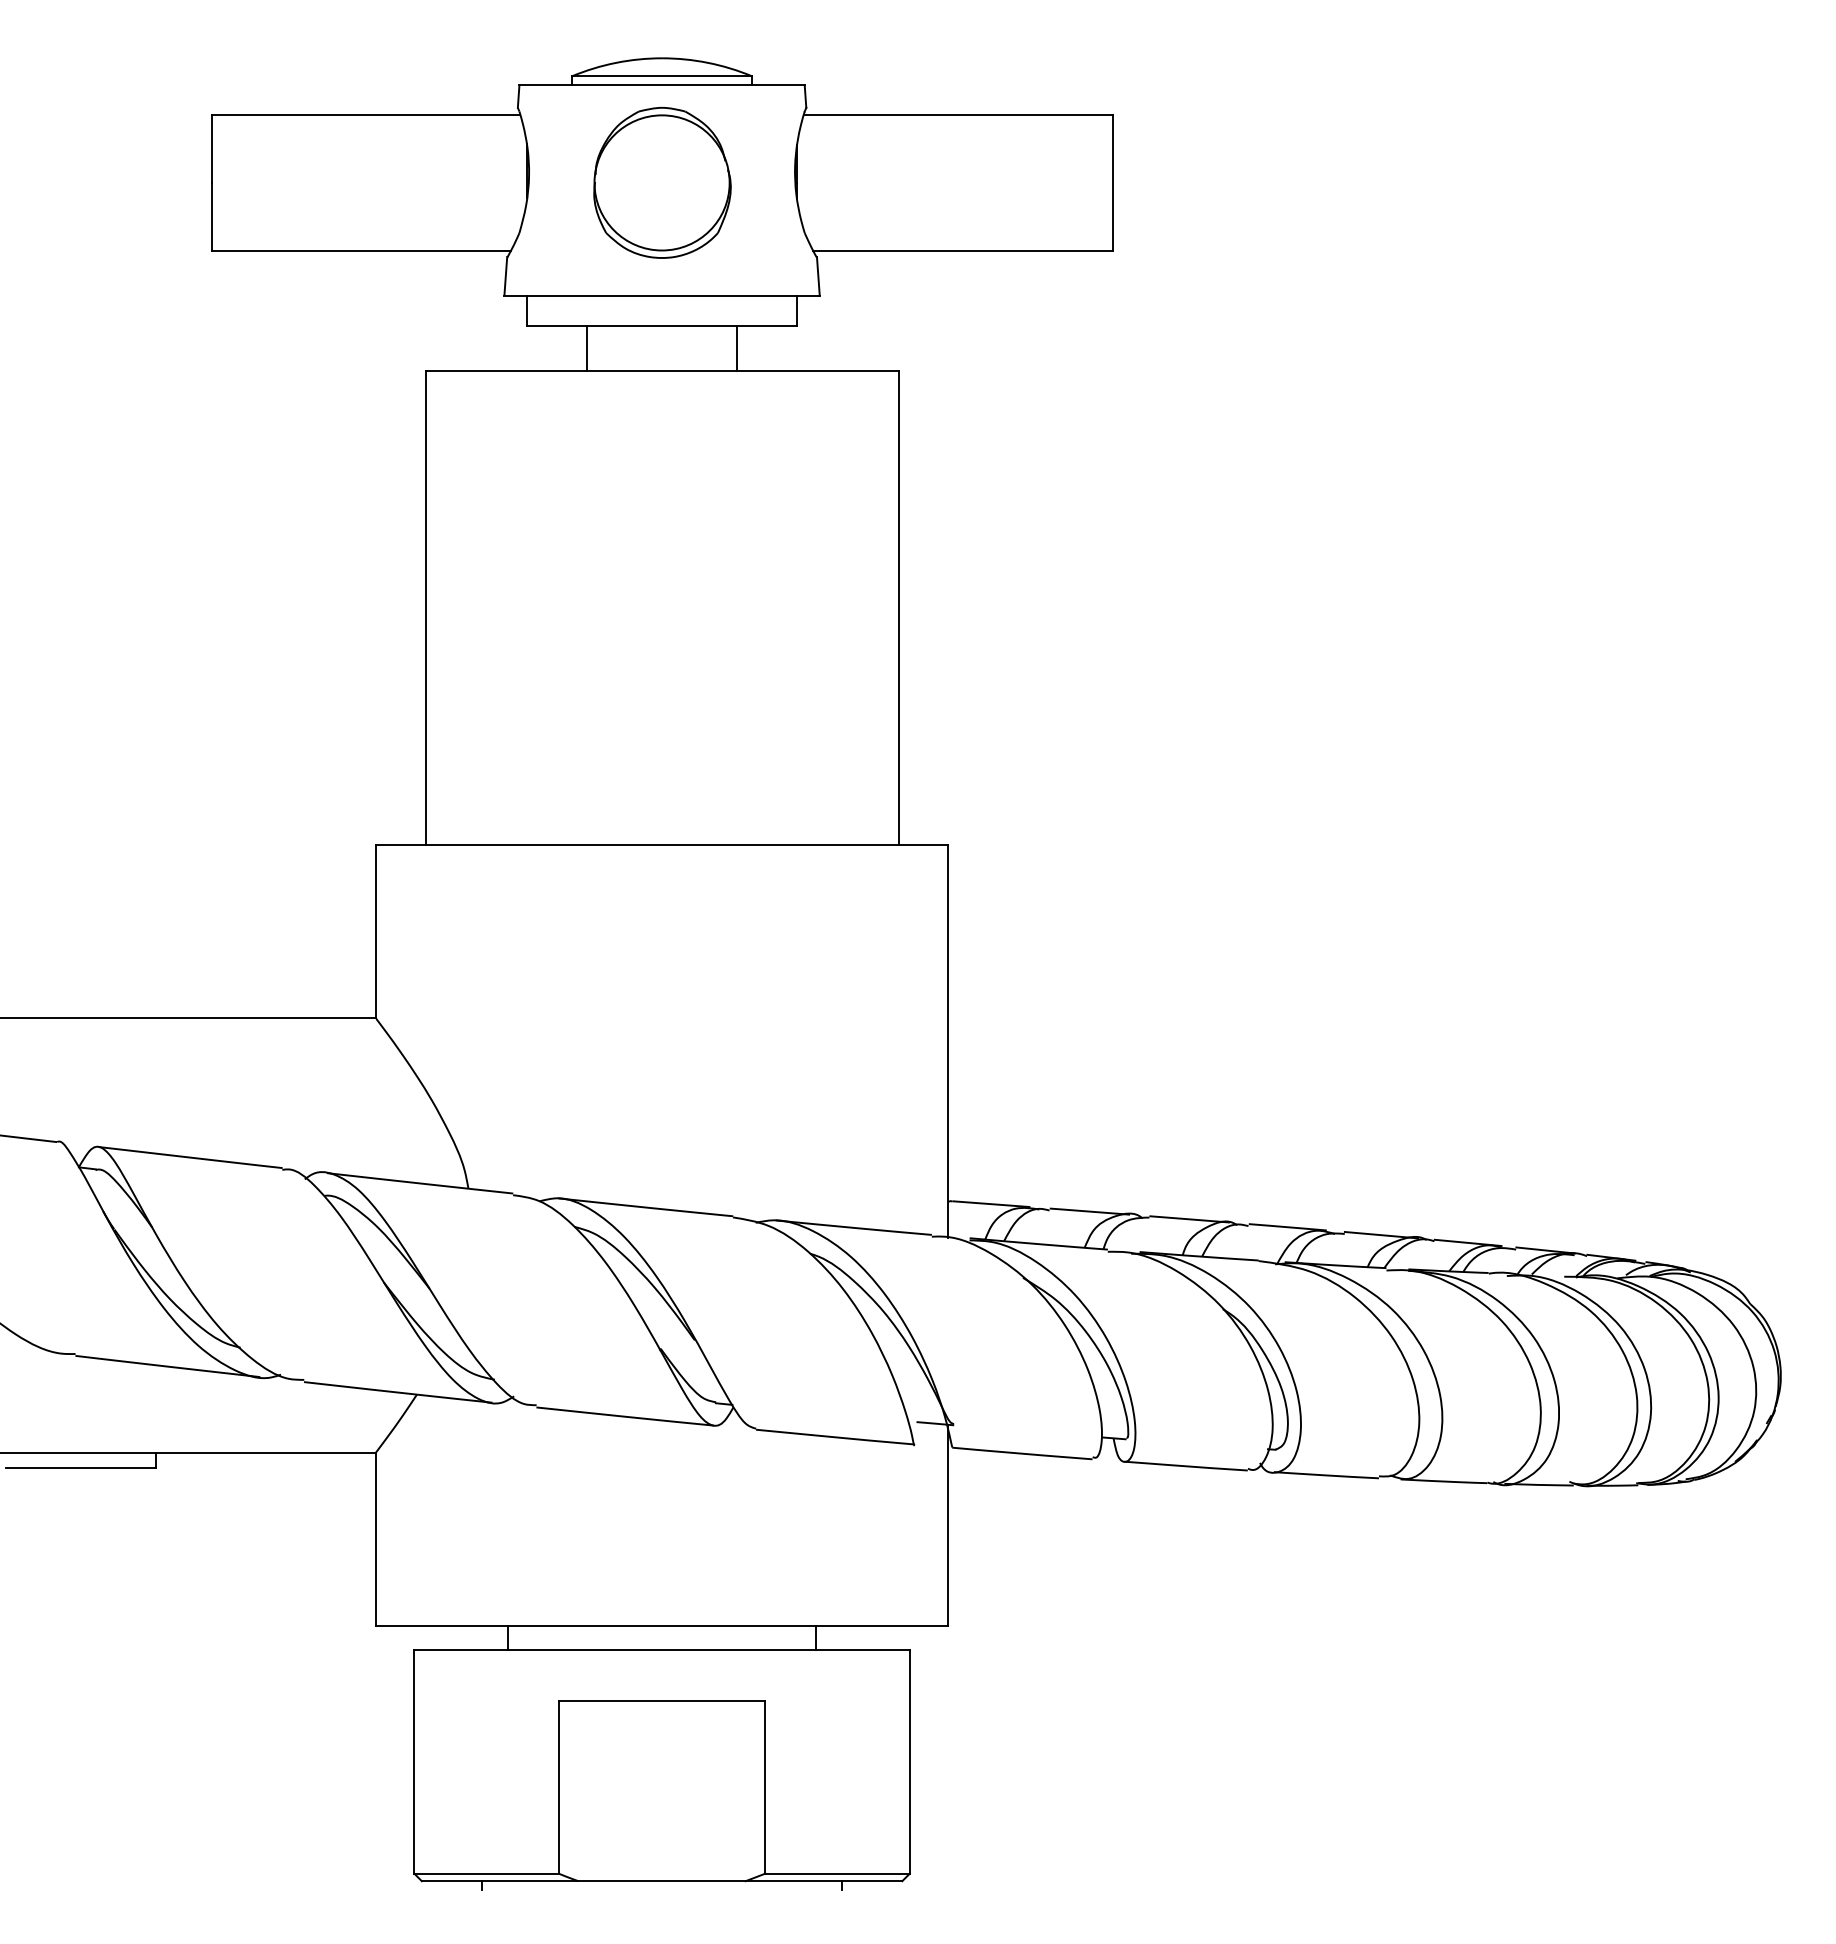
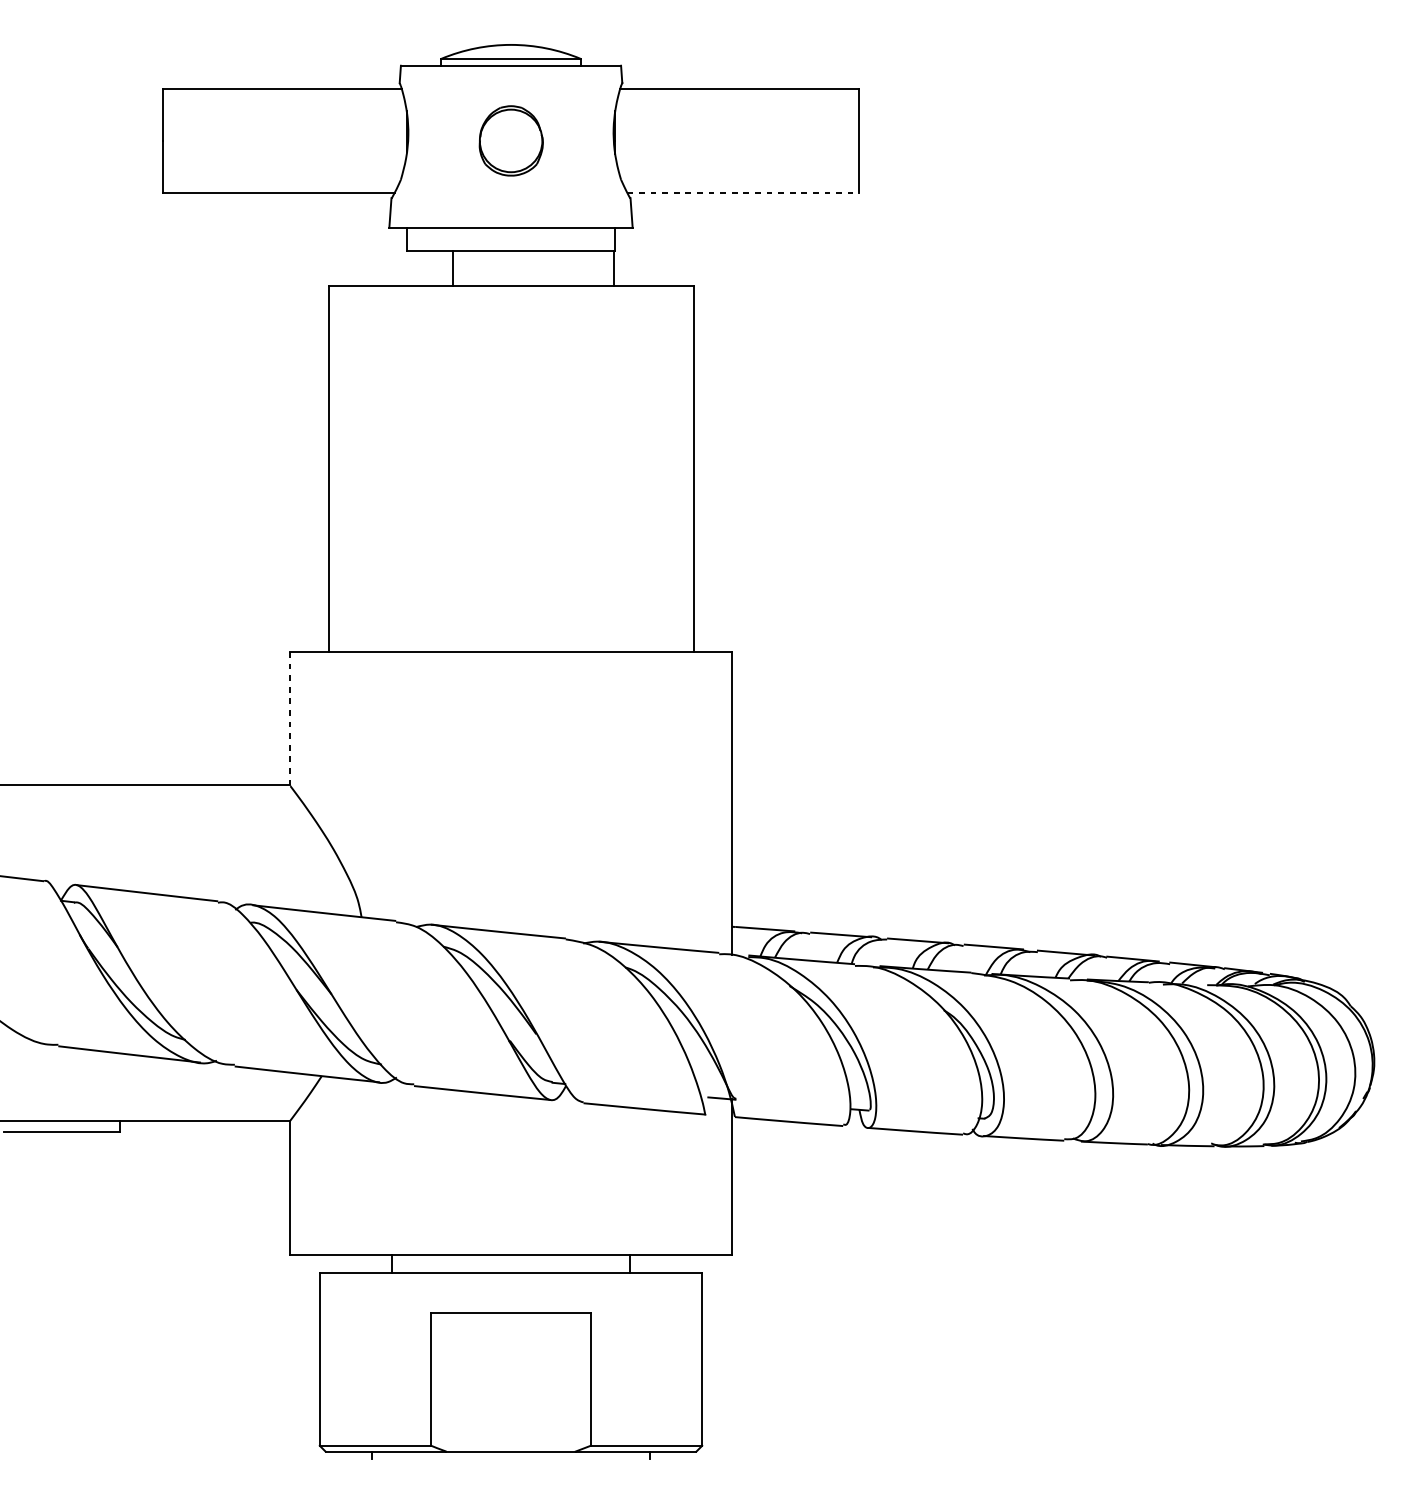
part: (662, 182) -> (511, 140), size x0.6
line: (962, 250) -> (742, 193), solid -> dashed
line: (737, 347) -> (614, 268), moved
line: (376, 931) -> (290, 718), solid -> dashed

